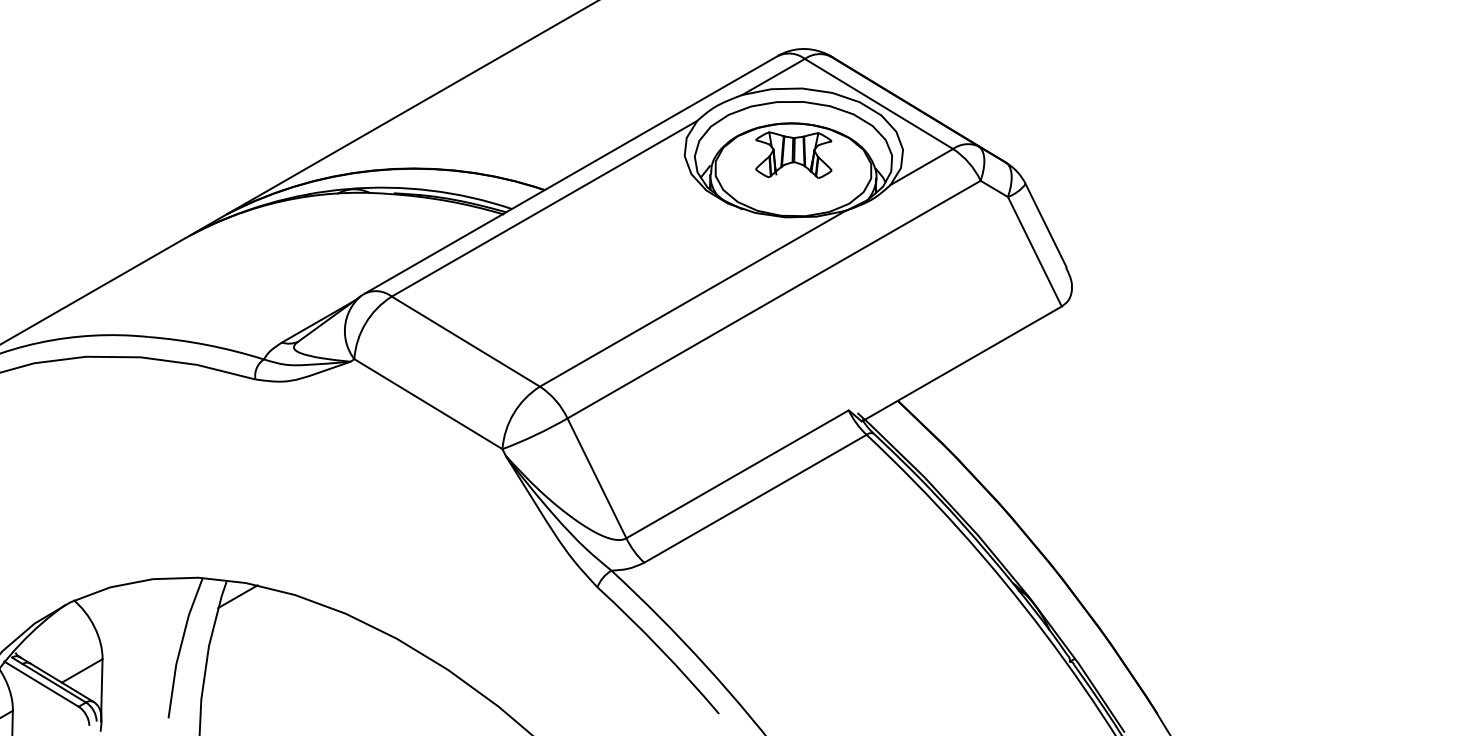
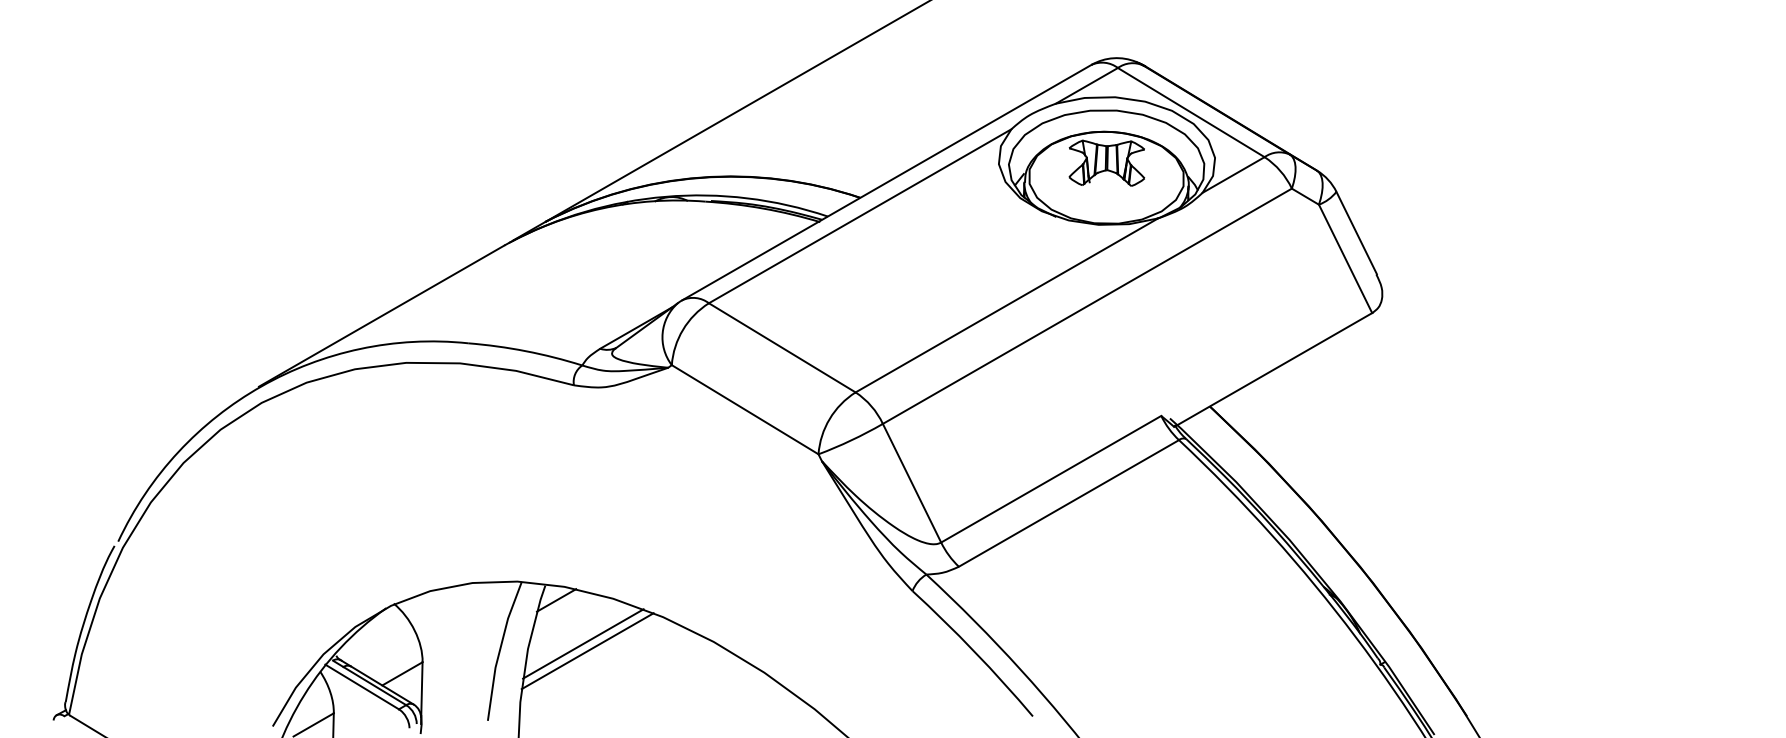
line: (265, 640) -> (583, 643), added
line: (269, 648) -> (587, 651), added

